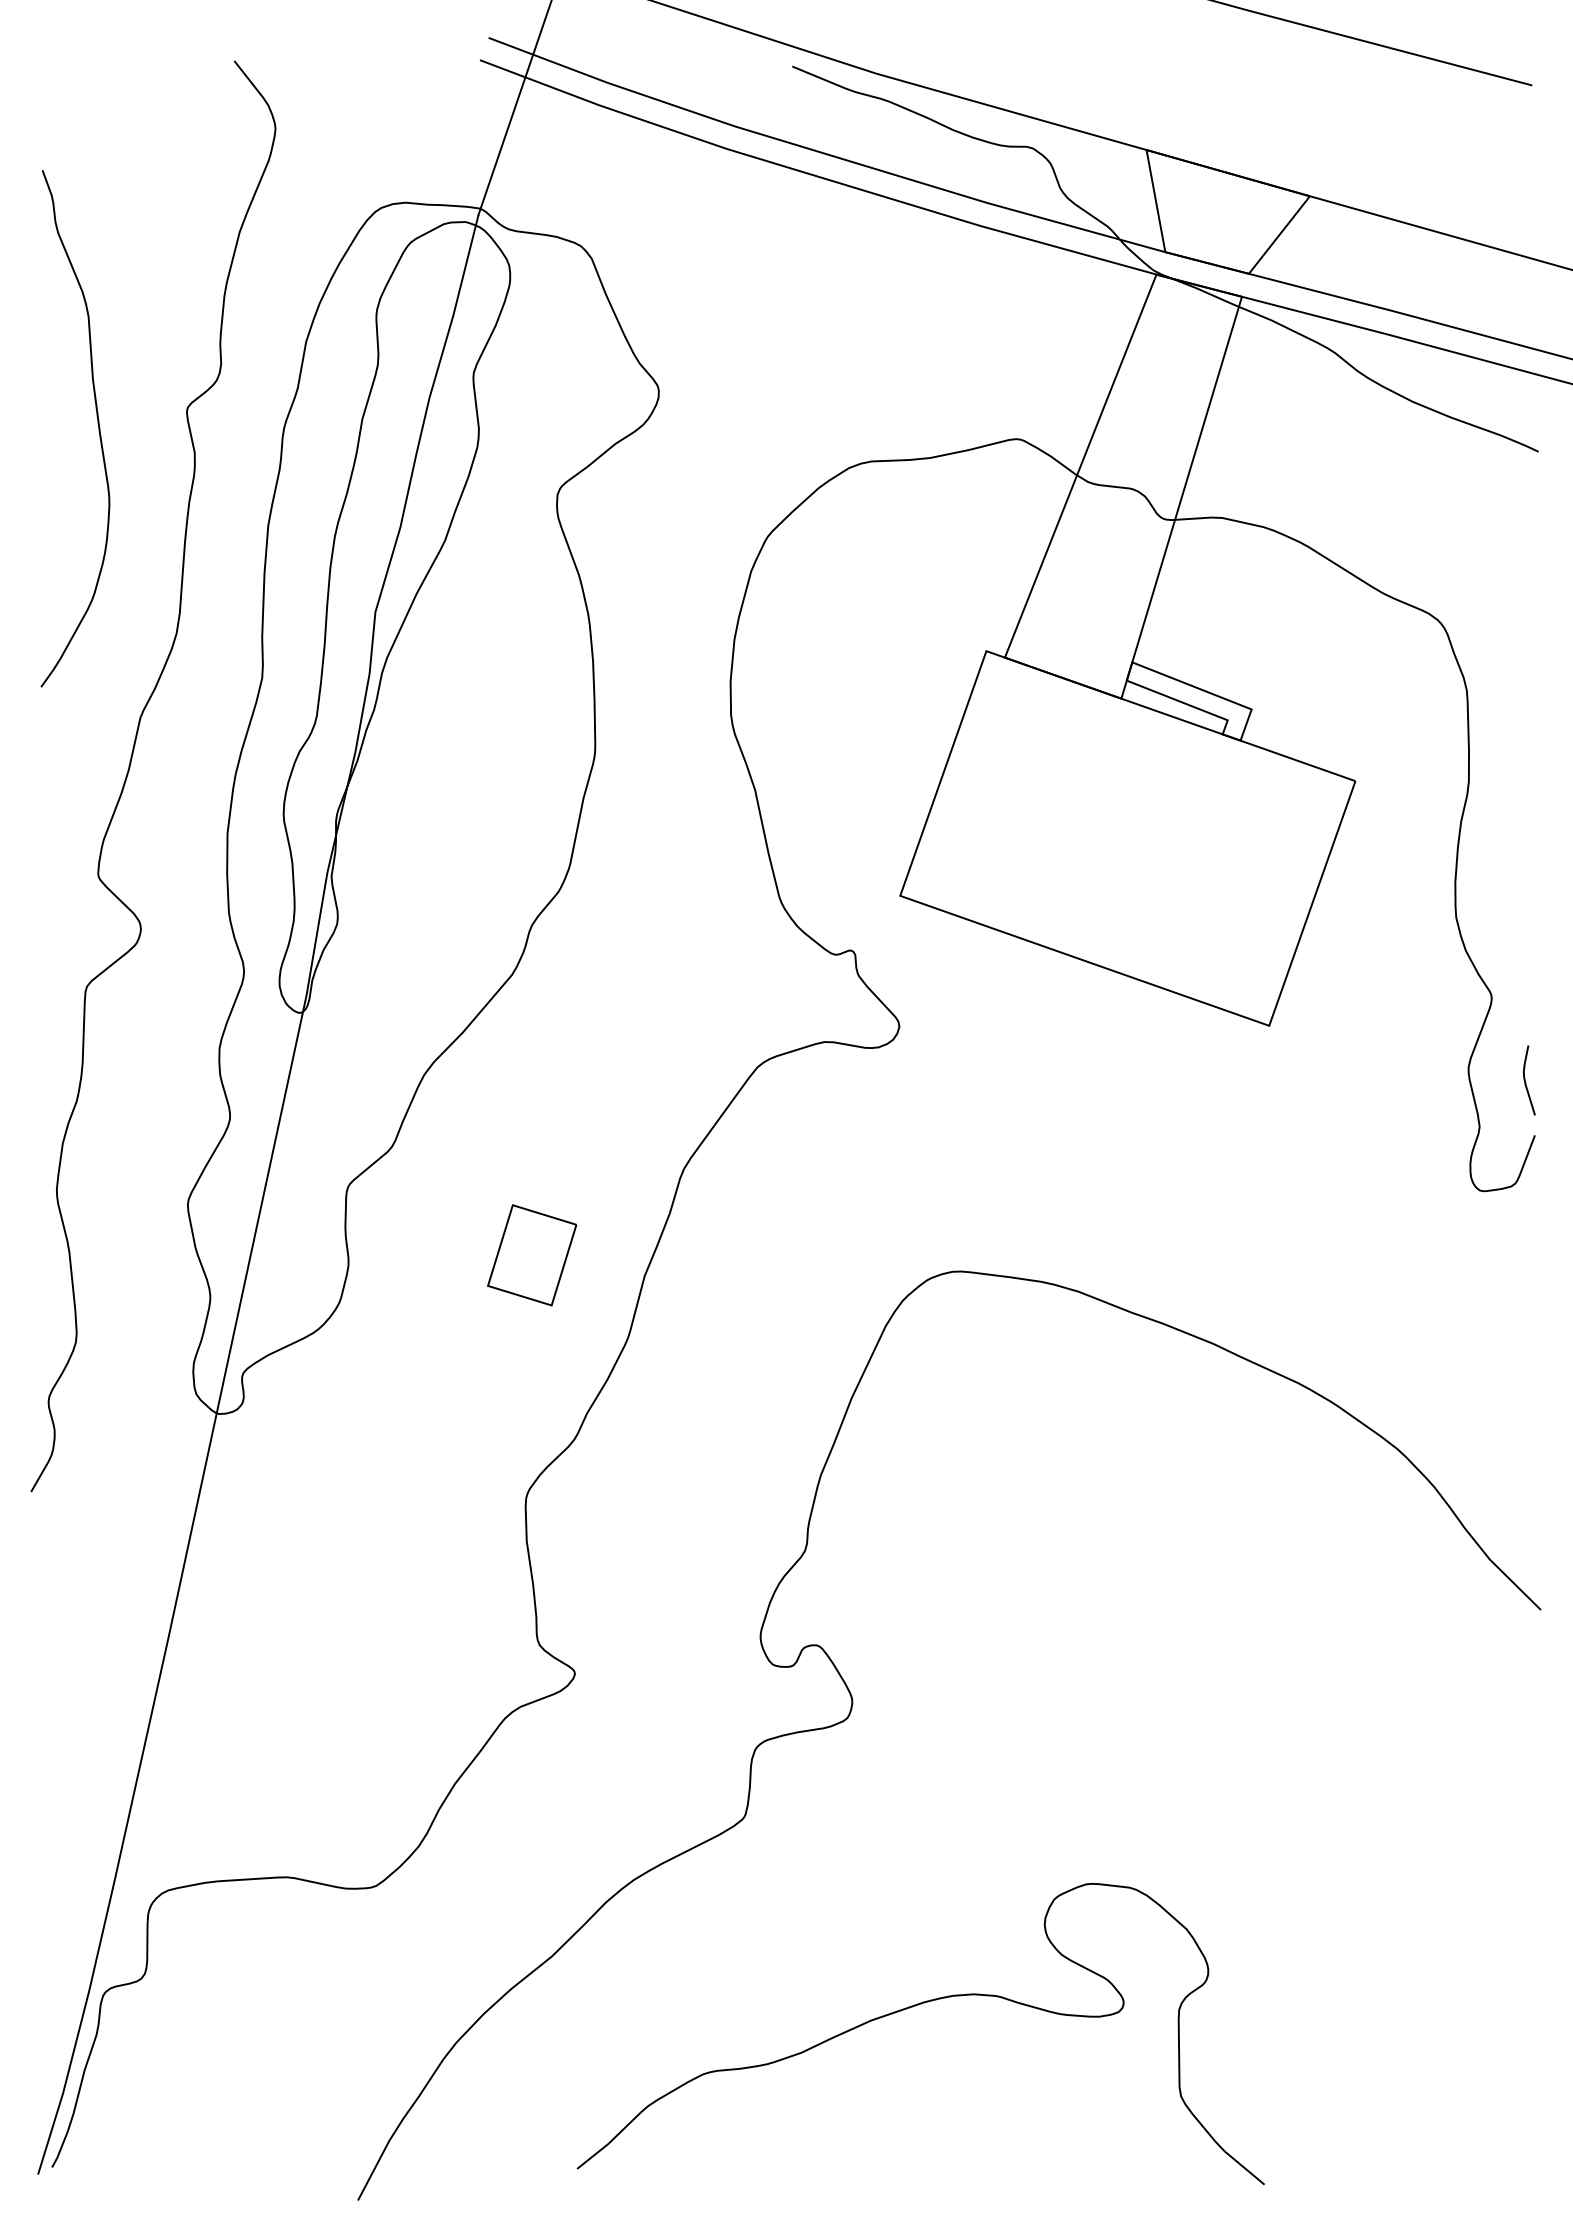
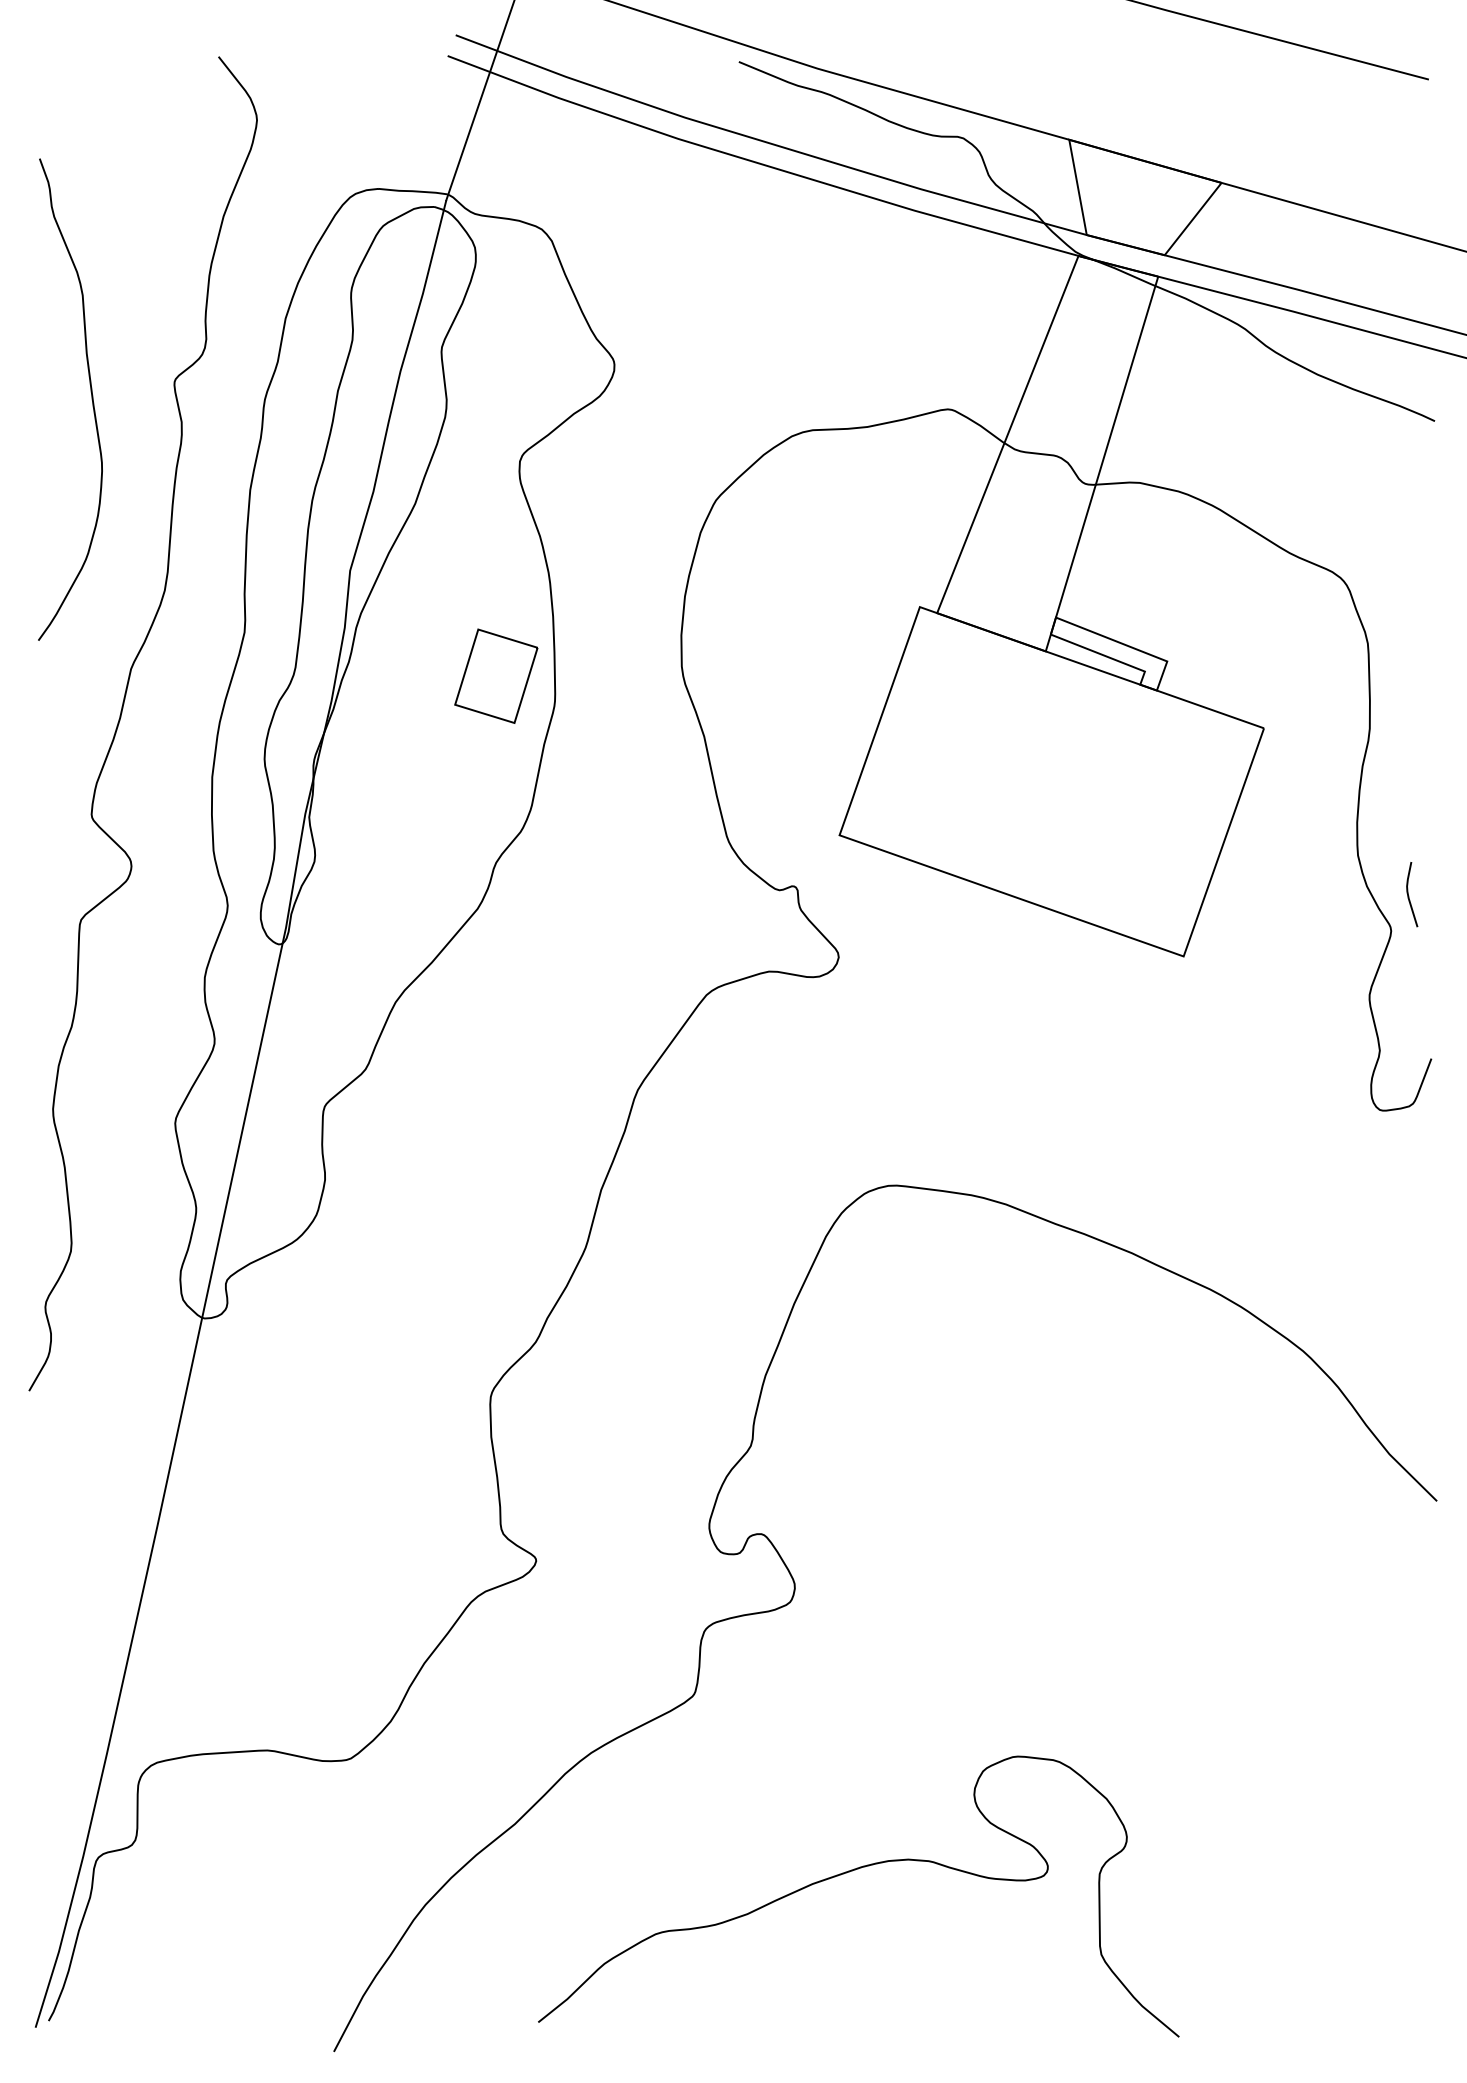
curve: (1526, 1082) -> (1409, 896), moved
part: (532, 1255) -> (496, 676), moved

